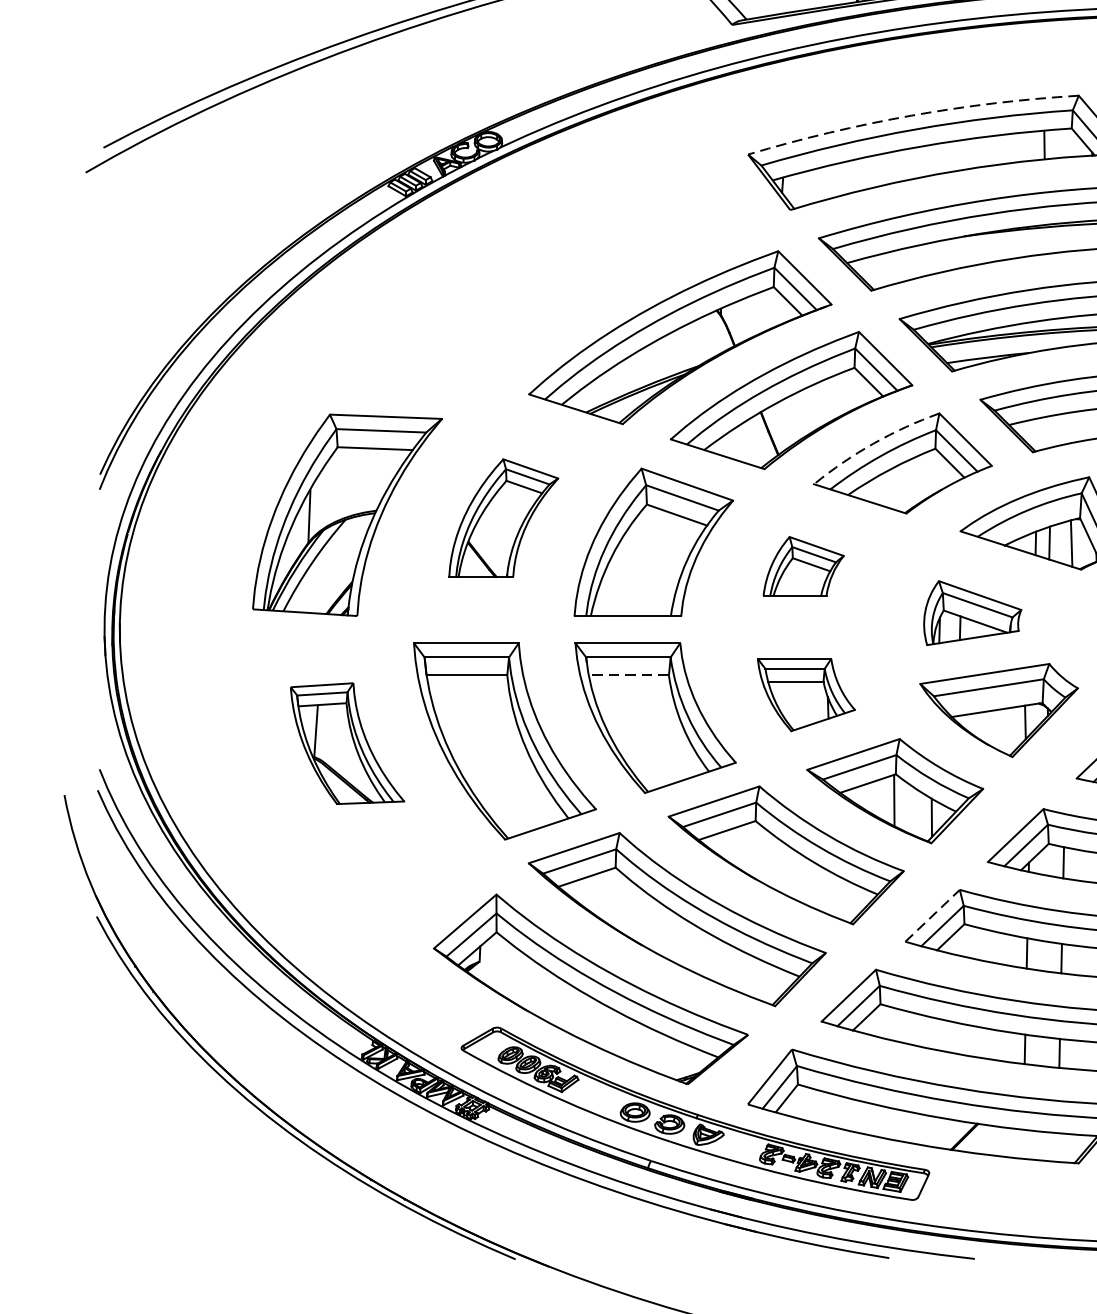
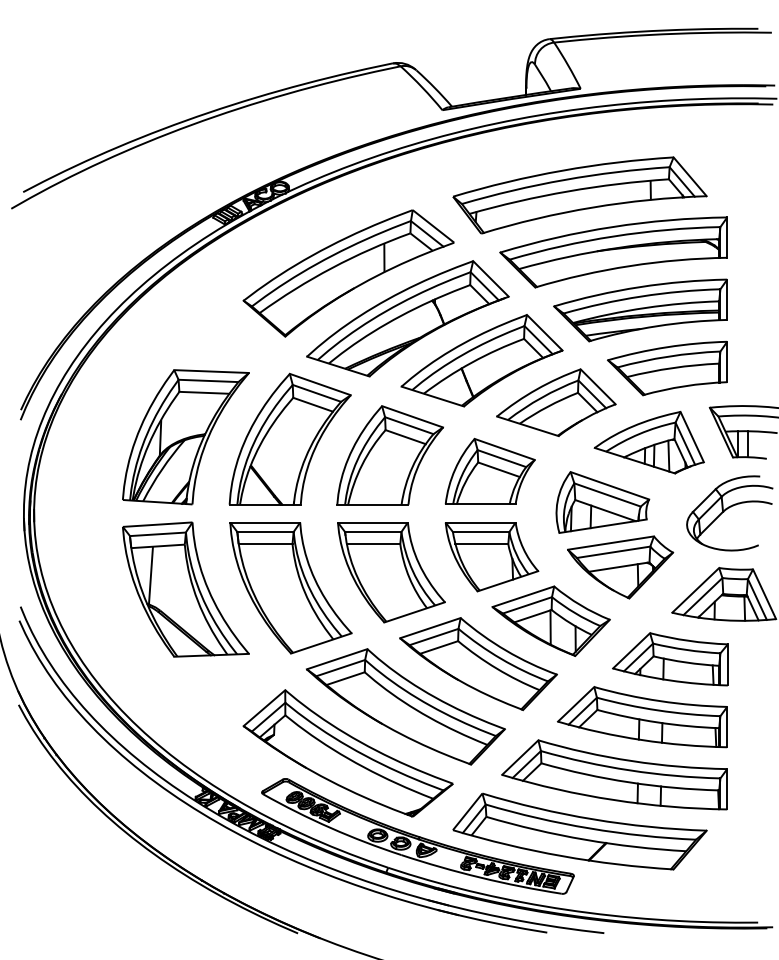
arc: (912, 115) -> (562, 170), dashed -> solid
part: (591, 269) -> (348, 273), added
arc: (873, 443) -> (536, 389), dashed -> solid
part: (502, 517) -> (289, 438), size x1.67
part: (802, 565) -> (489, 470), size x1.67
part: (972, 613) -> (602, 502), size x1.43
line: (628, 676) -> (373, 544), dashed -> solid
part: (805, 695) -> (491, 557), size x1.43
part: (346, 743) -> (185, 589), size x1.67
line: (933, 916) -> (576, 704), dashed -> solid

